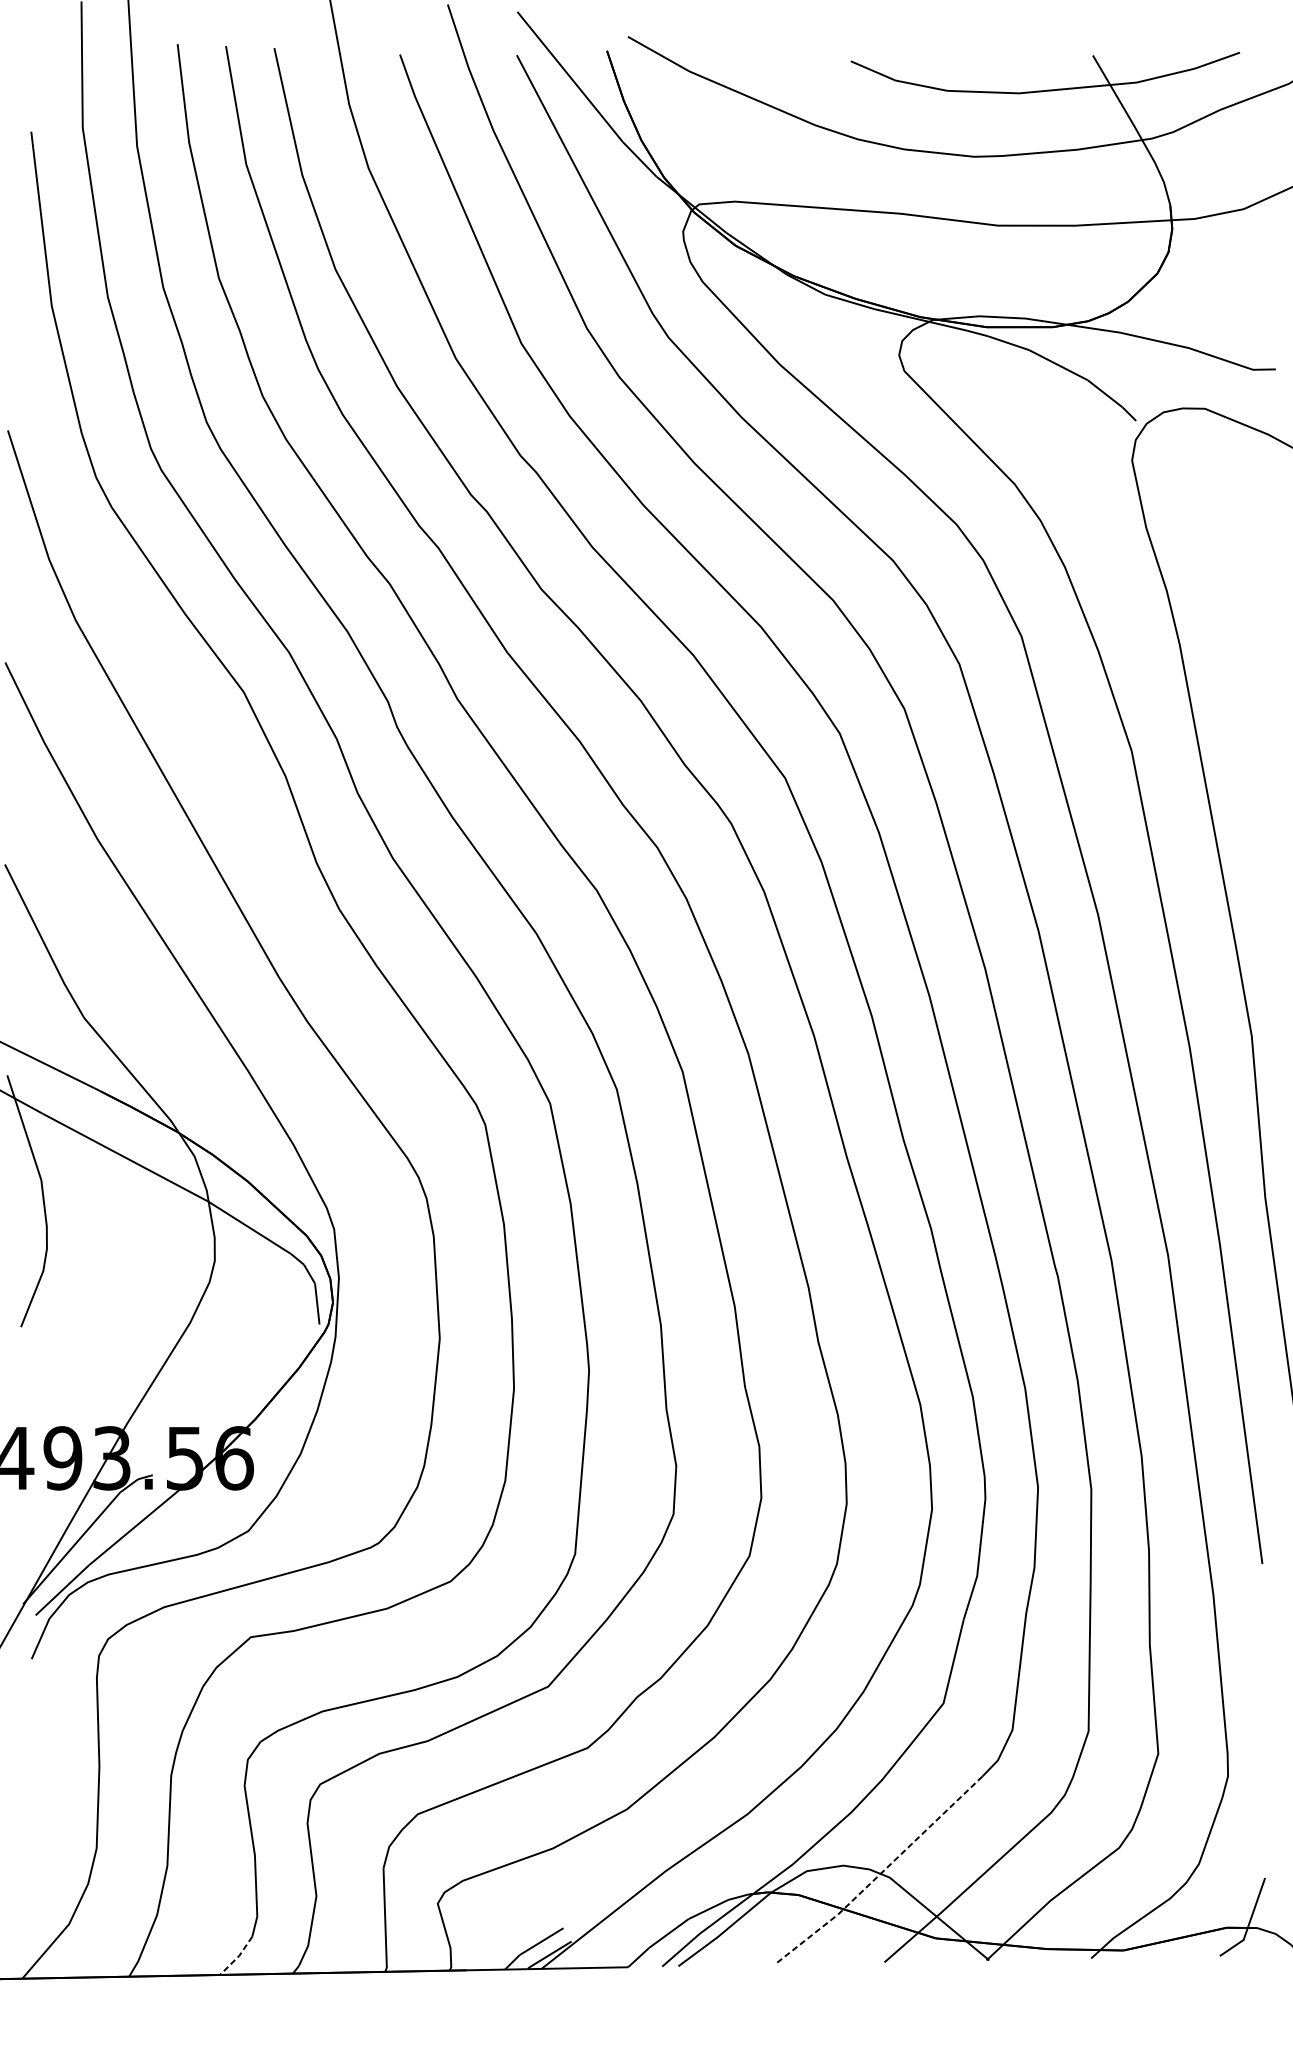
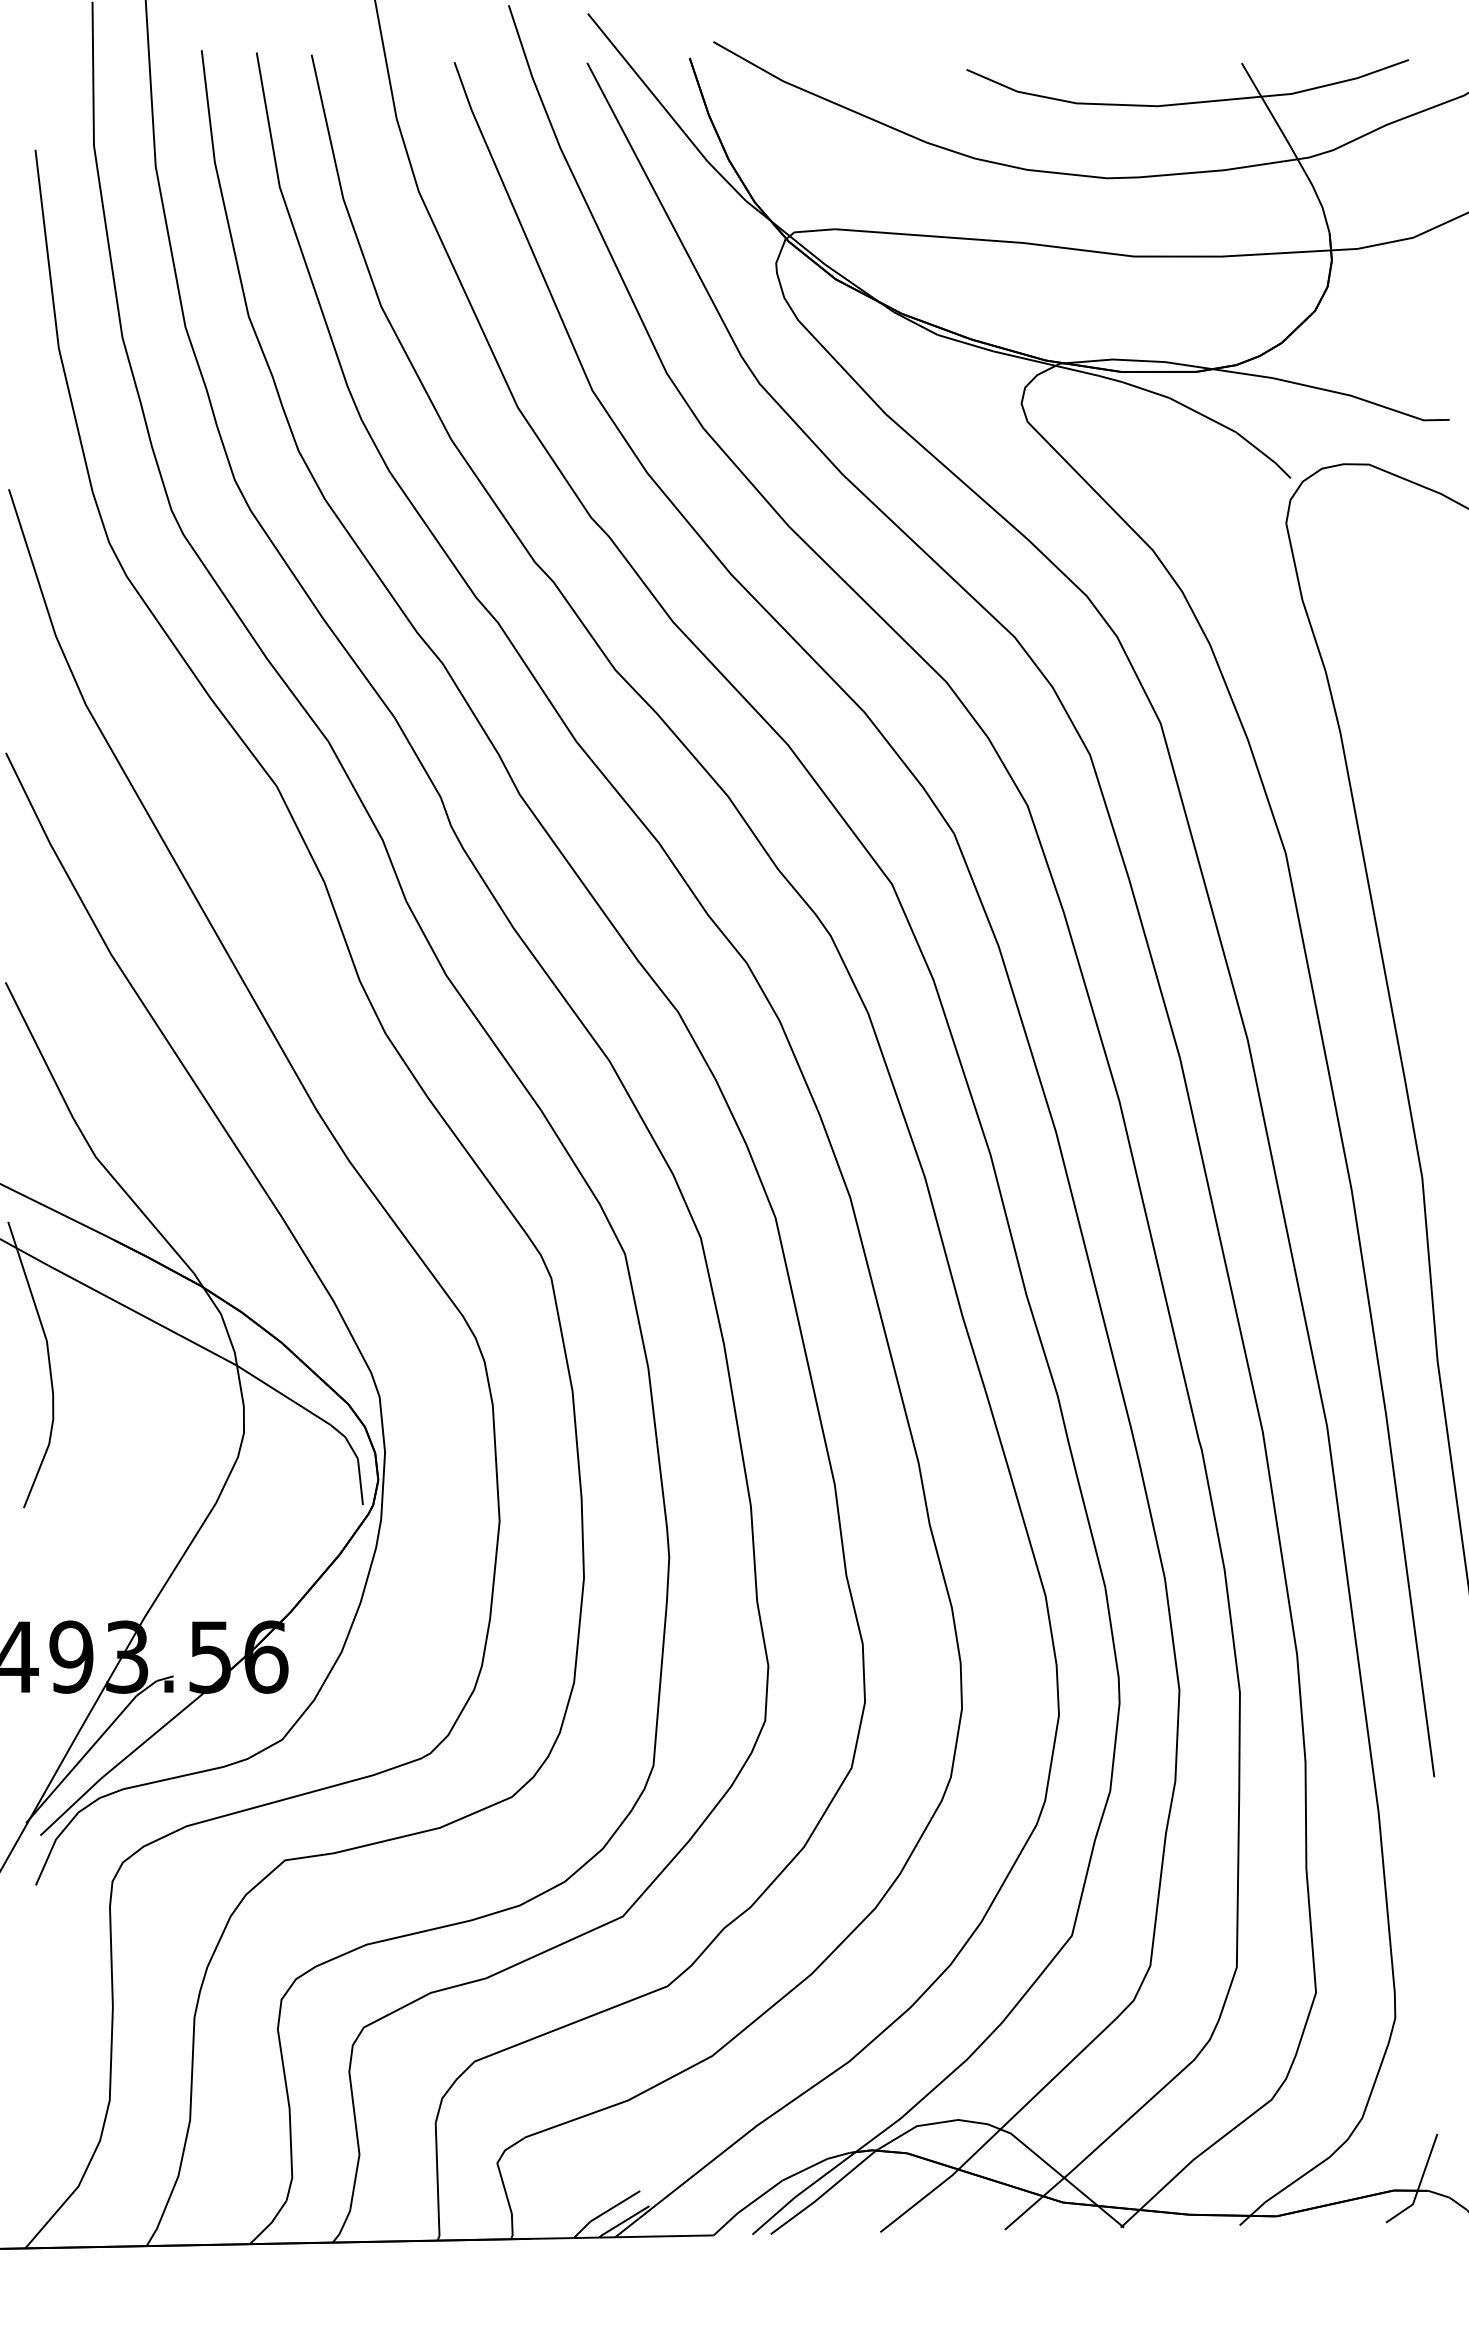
line: (880, 1874) -> (1000, 2129), dashed -> solid
line: (237, 1957) -> (269, 2224), dashed -> solid

